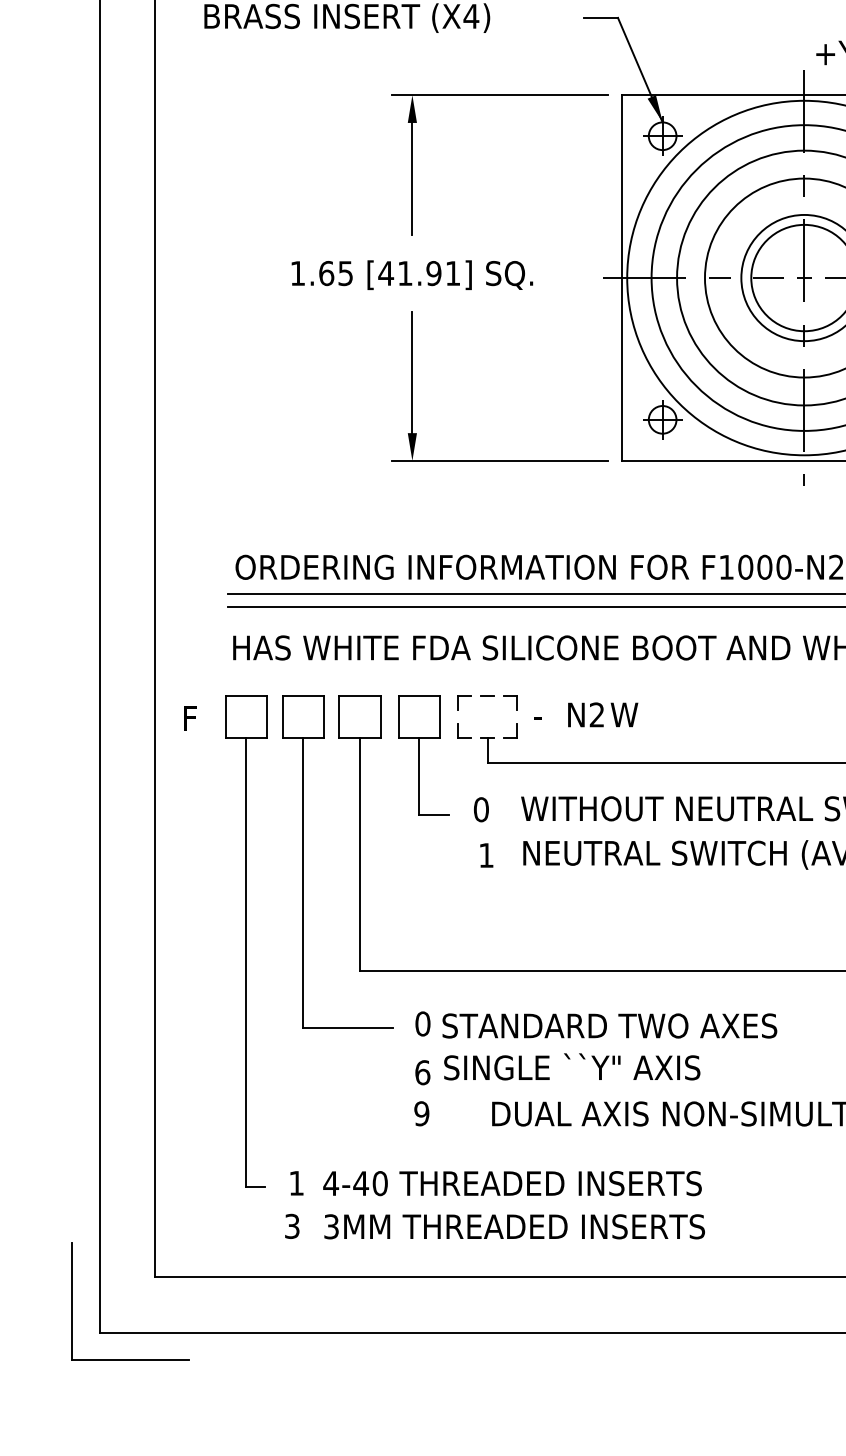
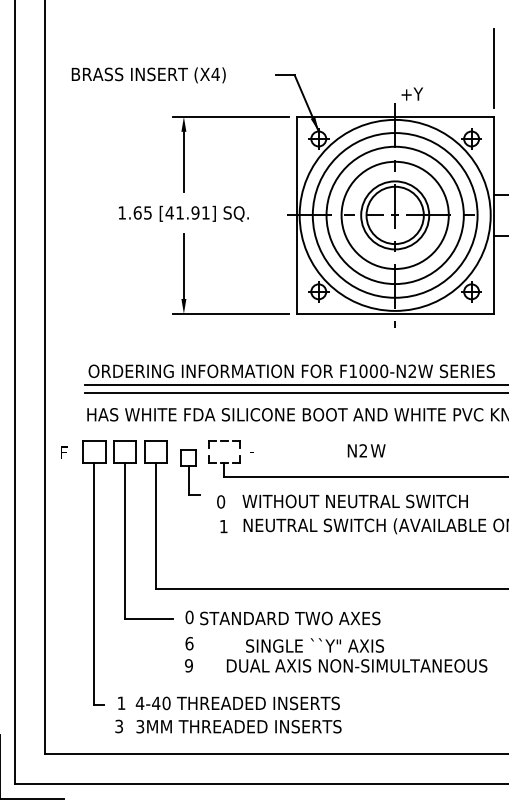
text: (602, 714) -> (366, 450), moved
part: (424, 755) -> (190, 472), size x0.7
text: (571, 1066) -> (314, 645), moved

